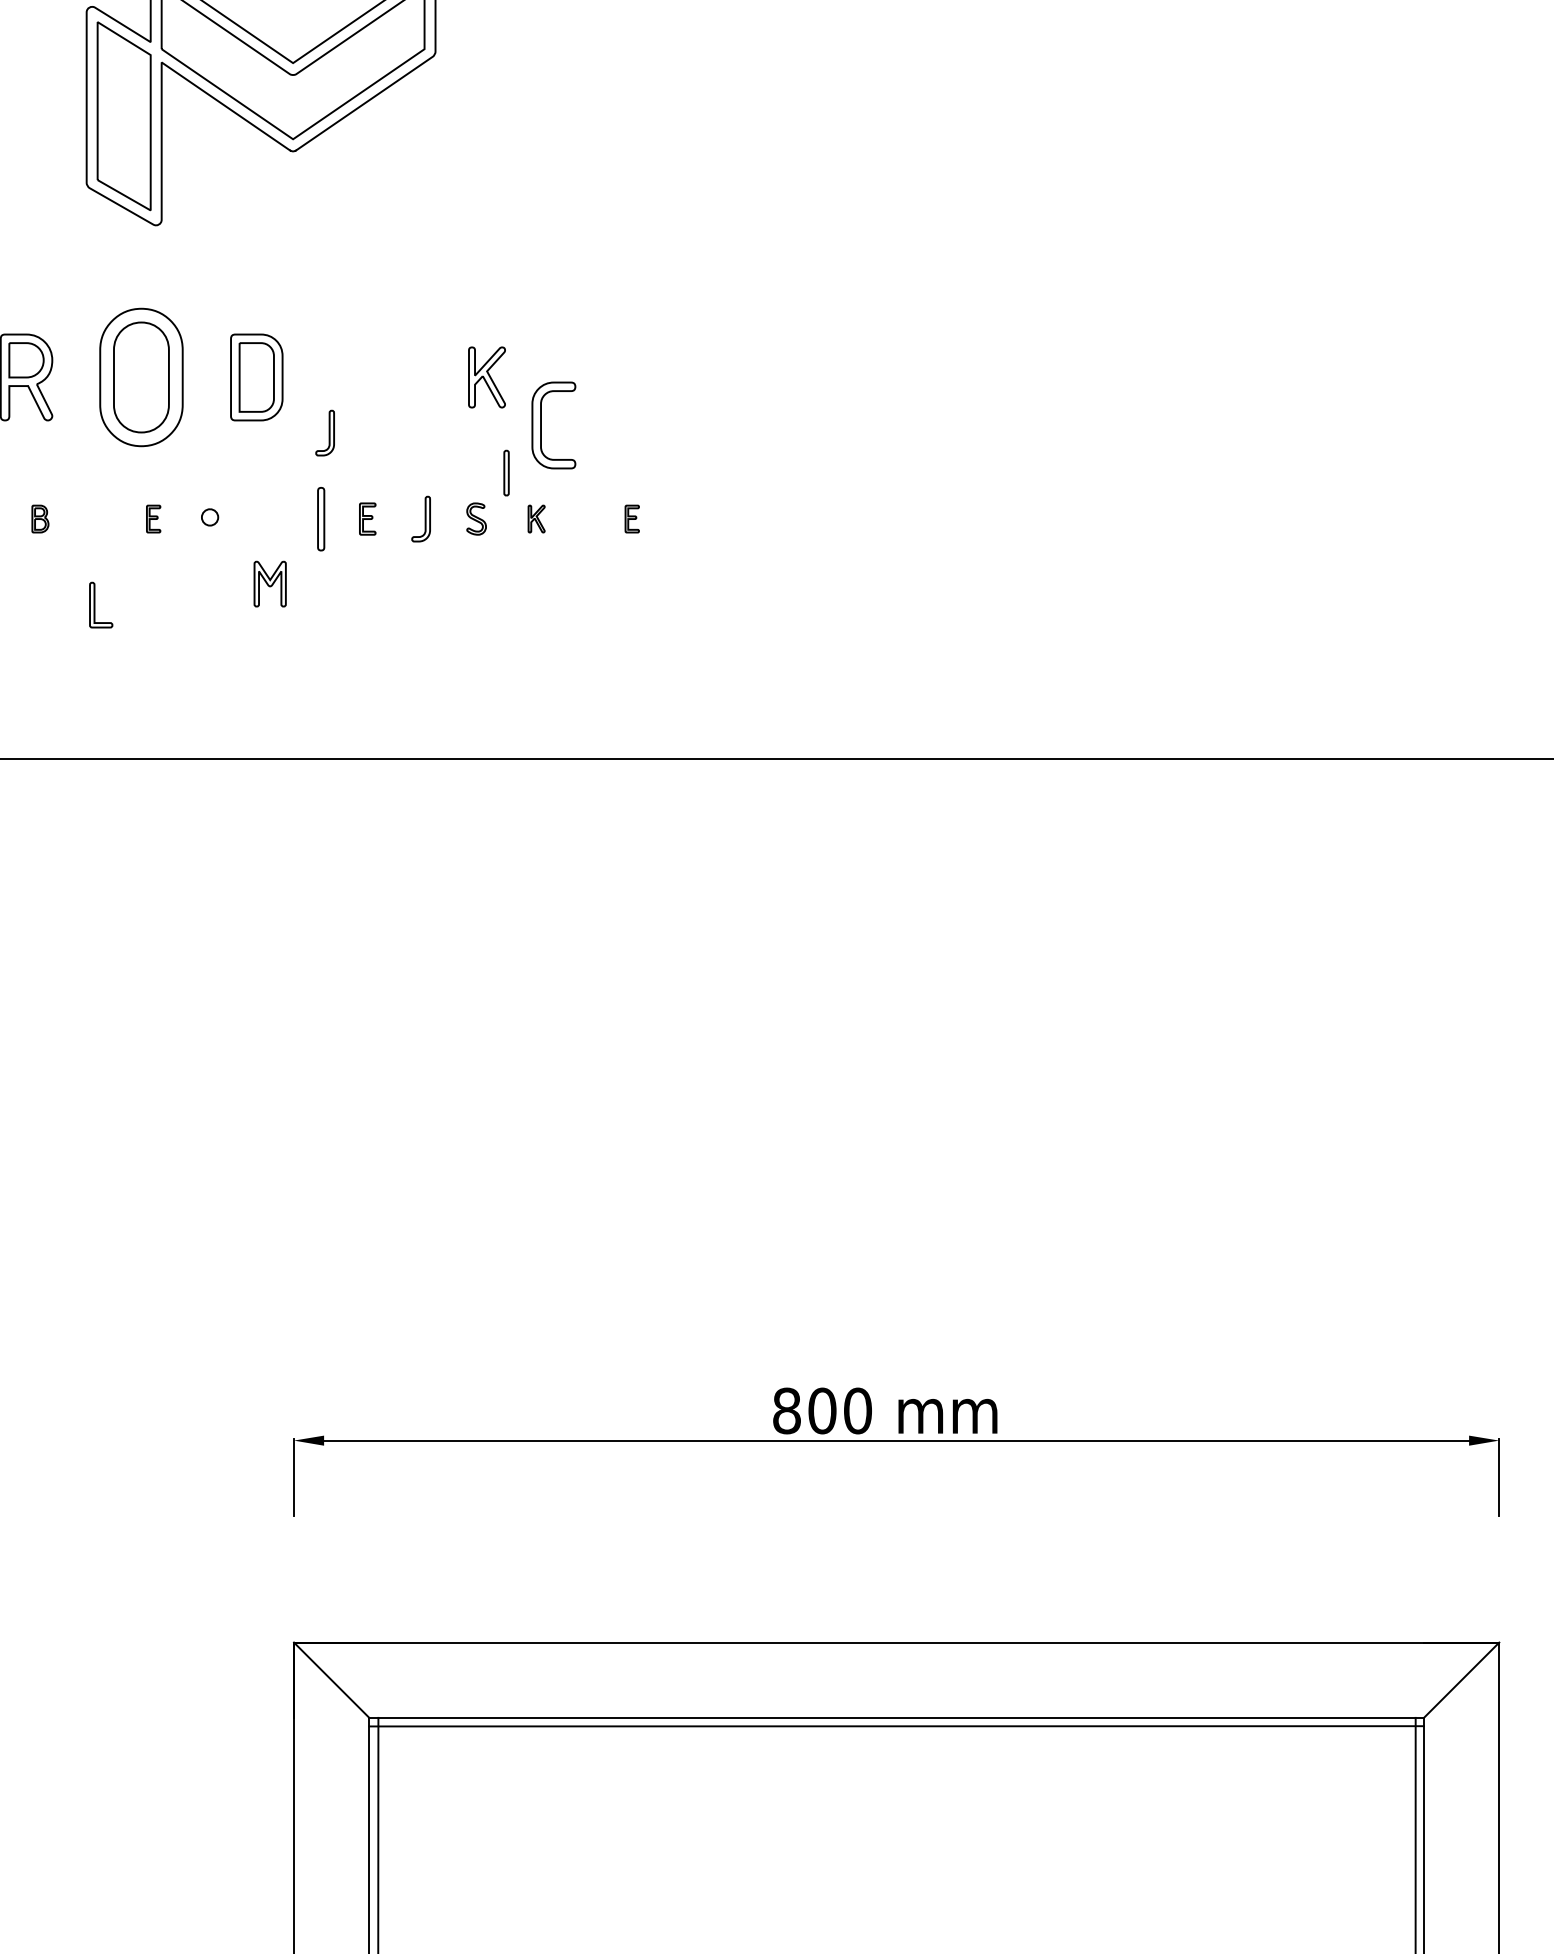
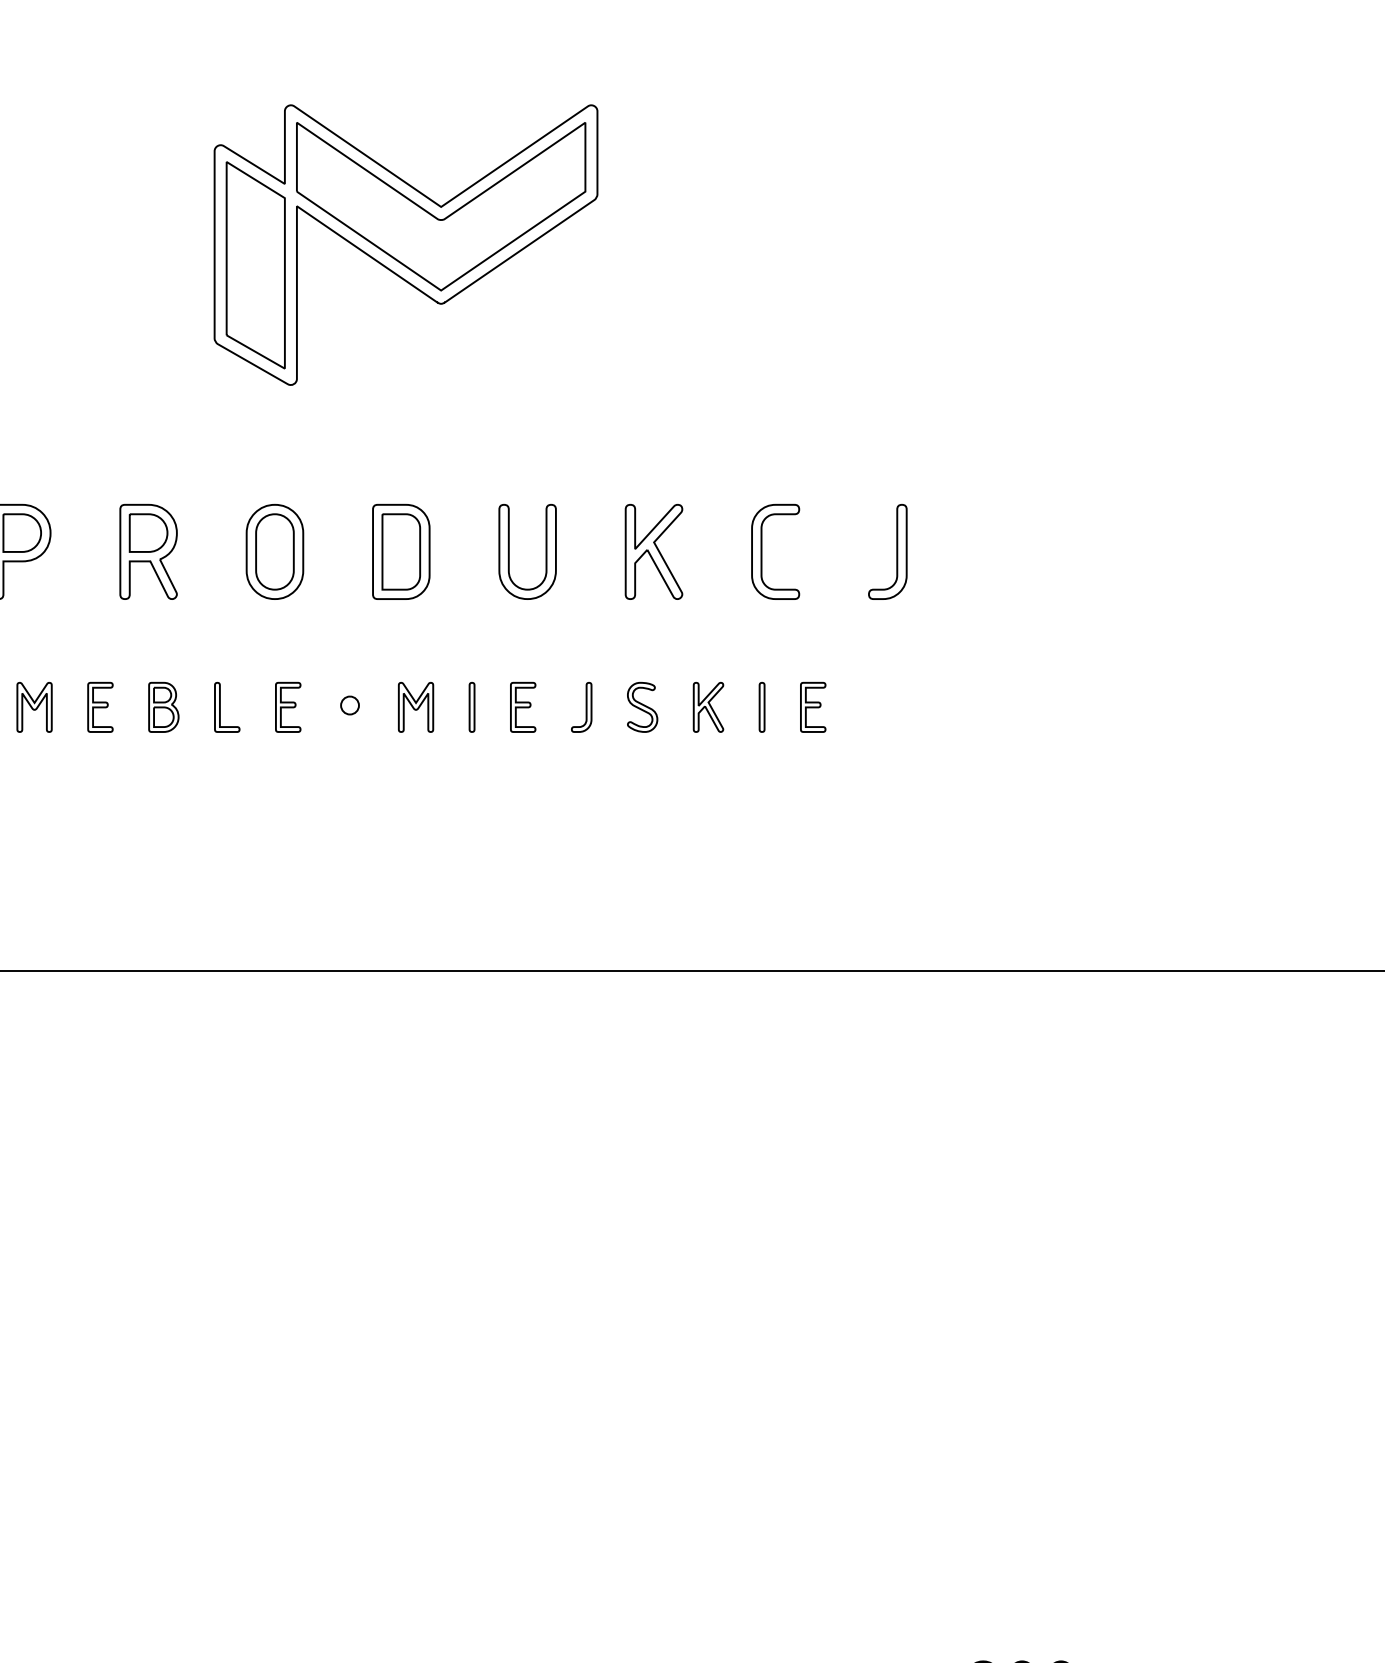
part: (141, 377) -> (274, 551), size x0.62
part: (355, 377) -> (509, 551), added
part: (486, 377) -> (653, 551), size x1.43
part: (707, 377) -> (895, 551), added
part: (541, 425) -> (762, 551), moved
part: (324, 432) -> (475, 612), removed
part: (506, 472) -> (762, 706), moved
part: (40, 518) -> (163, 706), size x1.67
part: (153, 518) -> (287, 706), size x1.67
part: (321, 518) -> (472, 706), size x0.71
part: (367, 518) -> (522, 706), size x1.43
part: (476, 518) -> (642, 706), size x1.43
part: (536, 518) -> (708, 706), size x1.67
part: (632, 518) -> (813, 706), size x1.67
part: (269, 583) -> (415, 706), moved
part: (101, 604) -> (227, 706), moved

